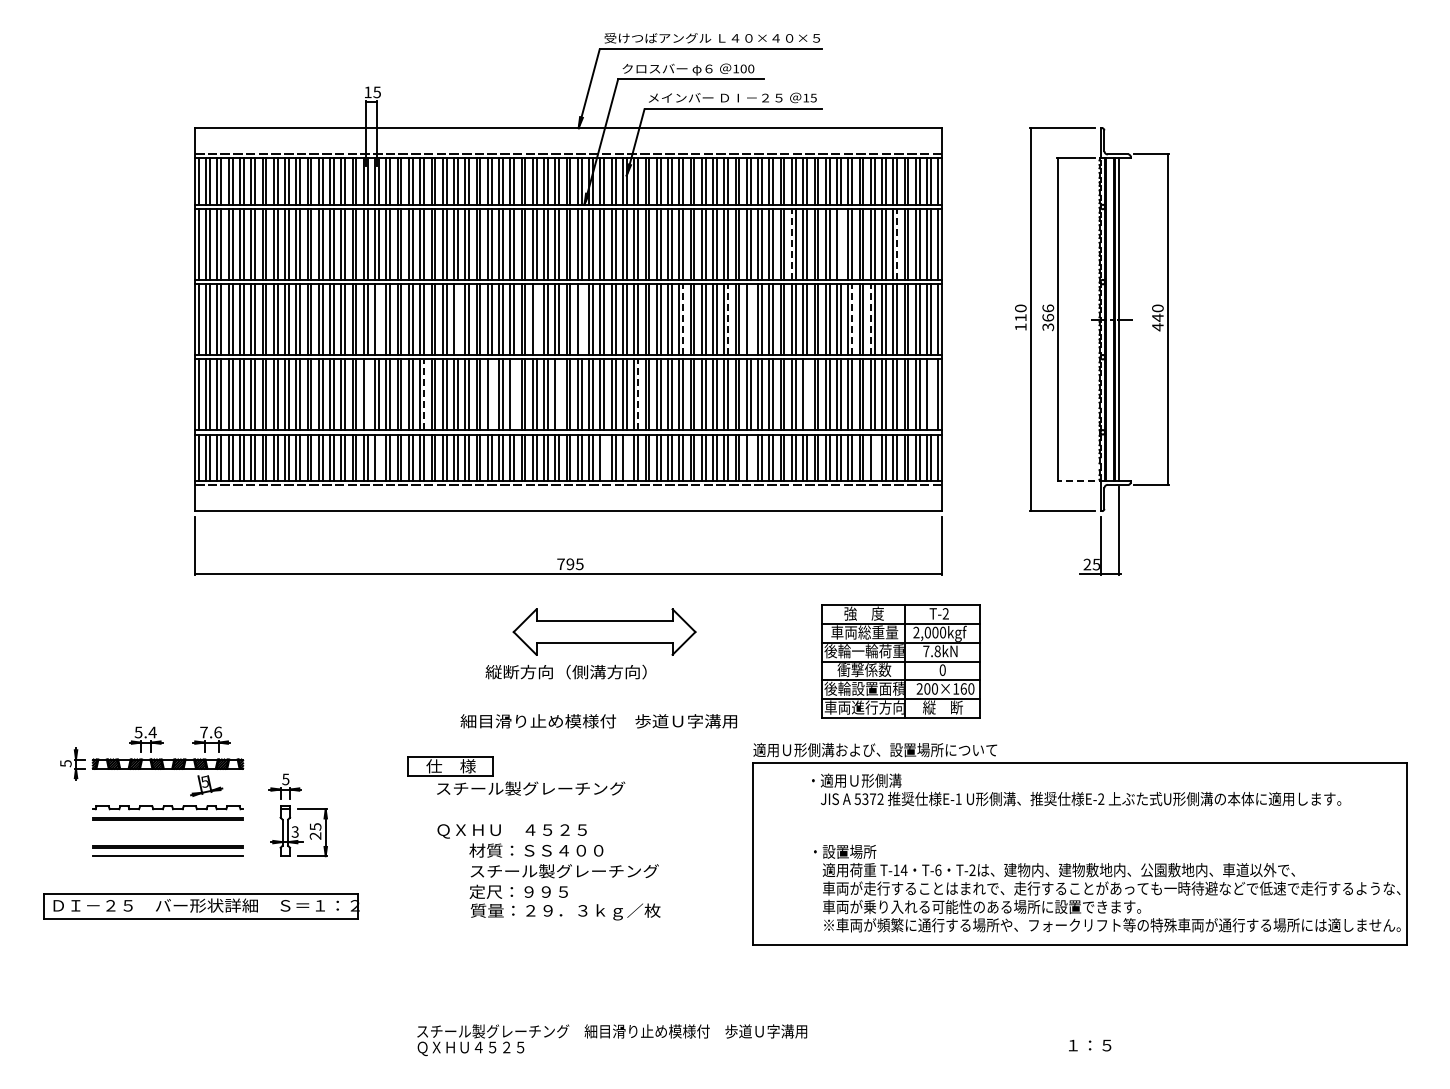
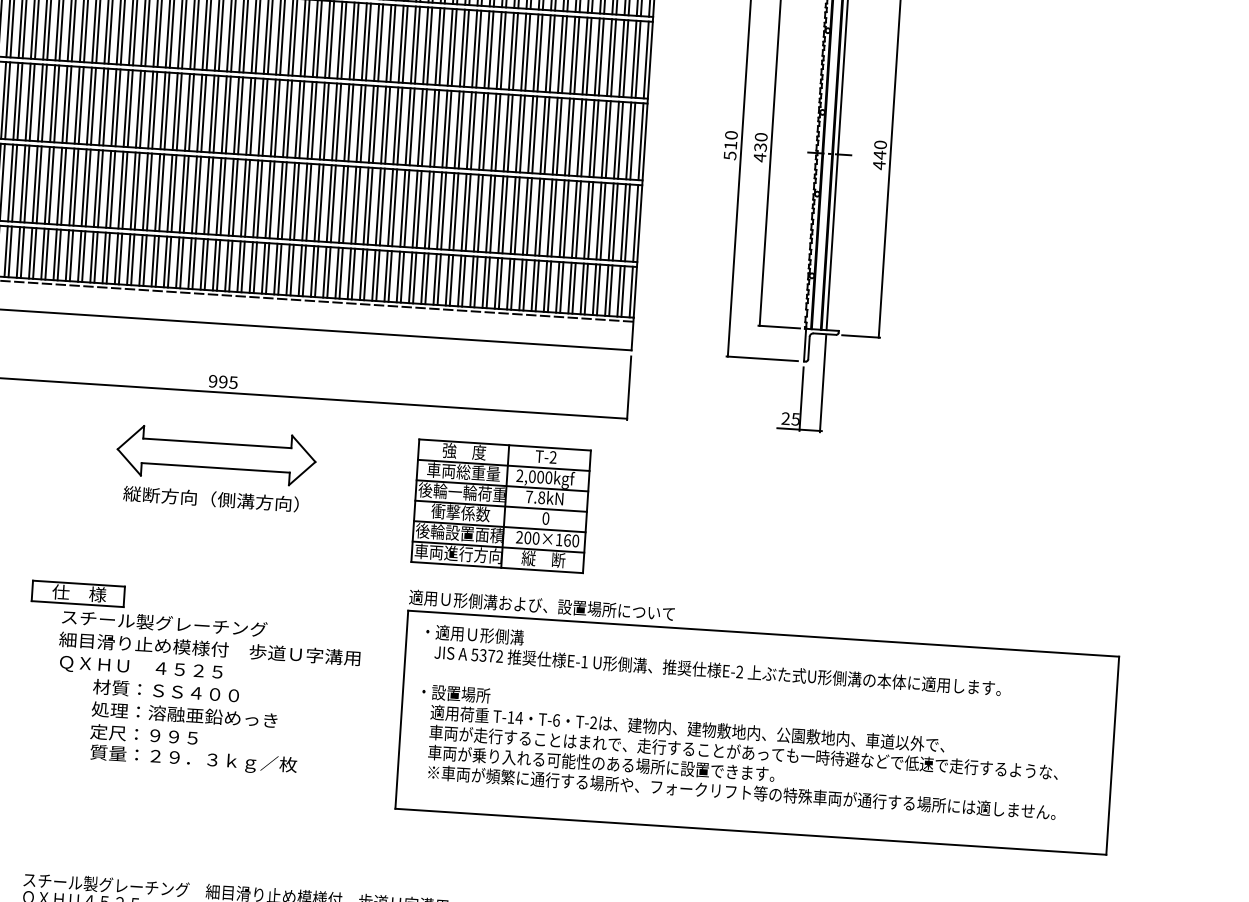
line: (791, 244) -> (486, 49), dashed -> solid
line: (840, 244) -> (539, 53), added
line: (897, 244) -> (601, 57), dashed -> solid
text: (1048, 317) -> (760, 147), 366 -> 430
line: (378, 319) -> (31, 102), added
line: (457, 319) -> (117, 107), added
line: (536, 319) -> (203, 113), added
line: (581, 319) -> (252, 116), added
line: (683, 319) -> (363, 123), dashed -> solid
line: (728, 319) -> (412, 126), dashed -> solid
line: (750, 319) -> (436, 128), added
line: (852, 319) -> (547, 135), dashed -> solid
line: (870, 319) -> (567, 136), dashed -> solid
text: (1020, 327) -> (729, 156), 110 -> 510
line: (367, 394) -> (14, 182), added
line: (424, 394) -> (76, 186), dashed -> solid
line: (491, 394) -> (149, 191), added
line: (514, 394) -> (174, 193), added
line: (559, 394) -> (223, 196), added
line: (638, 394) -> (309, 202), dashed -> solid
line: (807, 394) -> (493, 213), added
line: (930, 394) -> (627, 222), added
line: (378, 457) -> (22, 252), added
line: (604, 457) -> (267, 268), added
line: (626, 457) -> (291, 269), added
line: (750, 457) -> (426, 278), added
line: (874, 457) -> (561, 287), added
line: (1075, 481) -> (778, 327), dashed -> solid
text: (560, 564) -> (212, 381), 795 -> 995
part: (604, 631) -> (216, 455), moved
part: (900, 661) -> (500, 506), moved
text: (598, 721) -> (209, 649), moved
text: (1076, 789) -> (713, 659), moved
text: (563, 871) -> (194, 715), スチール製グレーチング -> 処理：溶融亜鉛めっき
text: (1107, 888) -> (739, 752), moved

